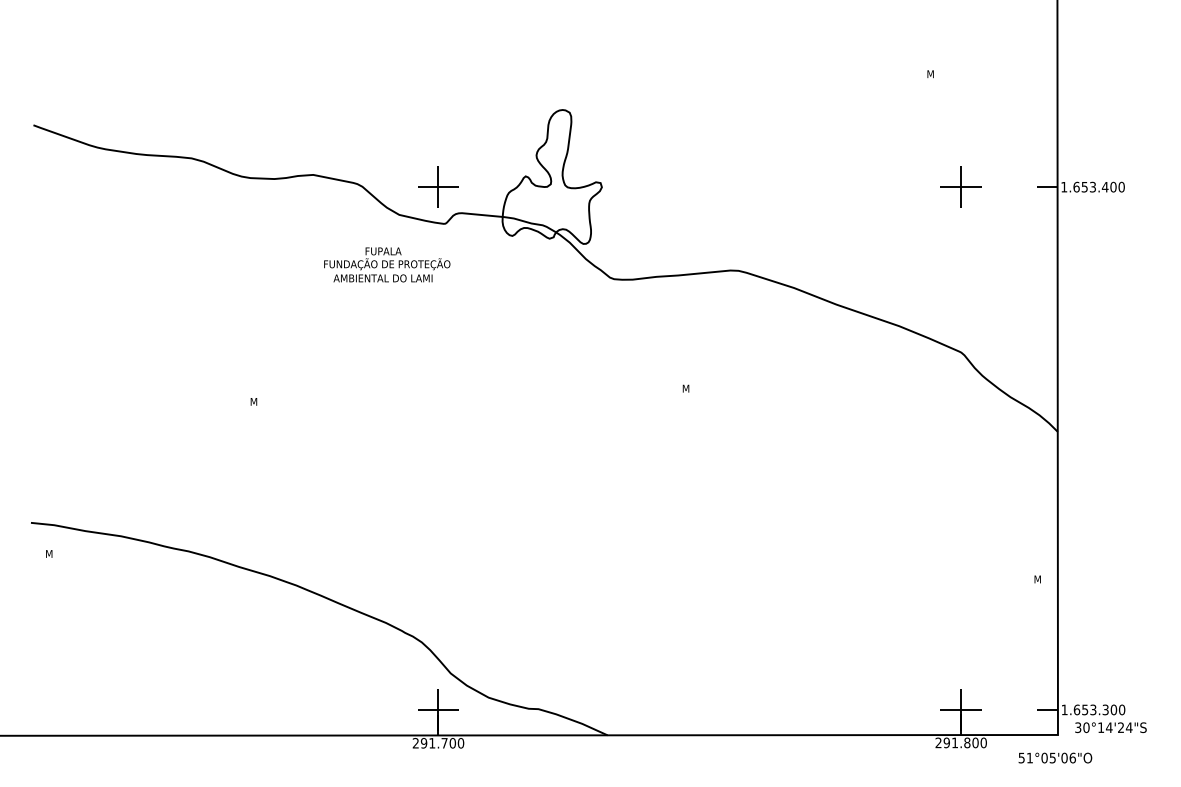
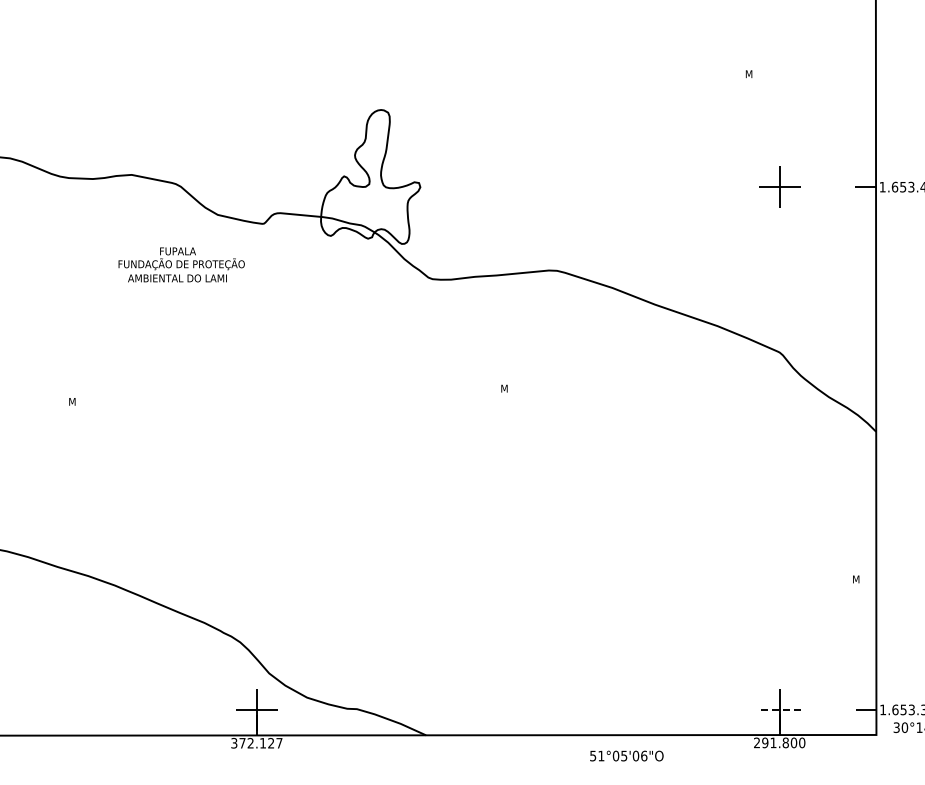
part: (438, 186) -> (256, 186), removed
text: (387, 264) -> (181, 264), moved
line: (961, 709) -> (779, 709), solid -> dashed
text: (438, 743) -> (256, 743), 291.700 -> 372.127
text: (1055, 757) -> (626, 755), moved

